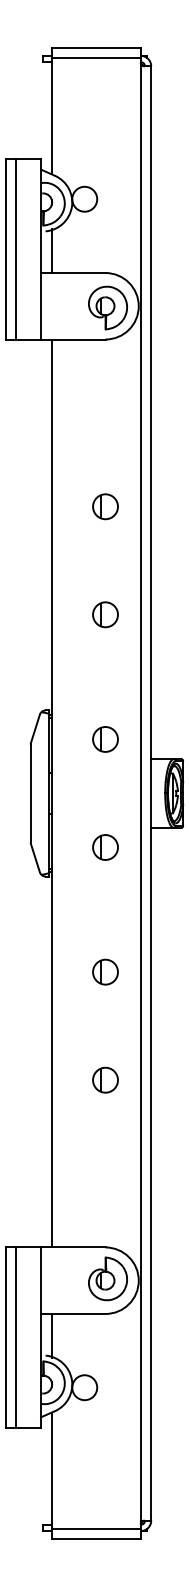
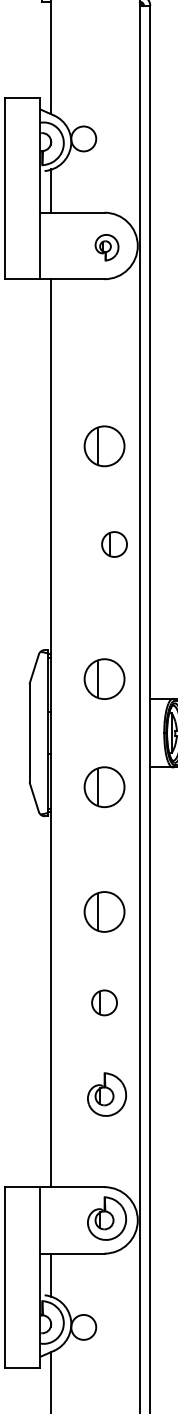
line: (16, 248) -> (15, 188), removed
part: (107, 307) -> (106, 247), size x0.6
part: (105, 506) -> (104, 446), size x1.6
part: (105, 614) -> (114, 544), moved
part: (105, 739) -> (104, 679), size x1.6
part: (105, 847) -> (104, 787), size x1.6
part: (105, 971) -> (104, 911), size x1.6
part: (105, 1079) -> (104, 1002), moved
part: (107, 1154) -> (106, 1094), added
line: (16, 1337) -> (15, 1277), removed

